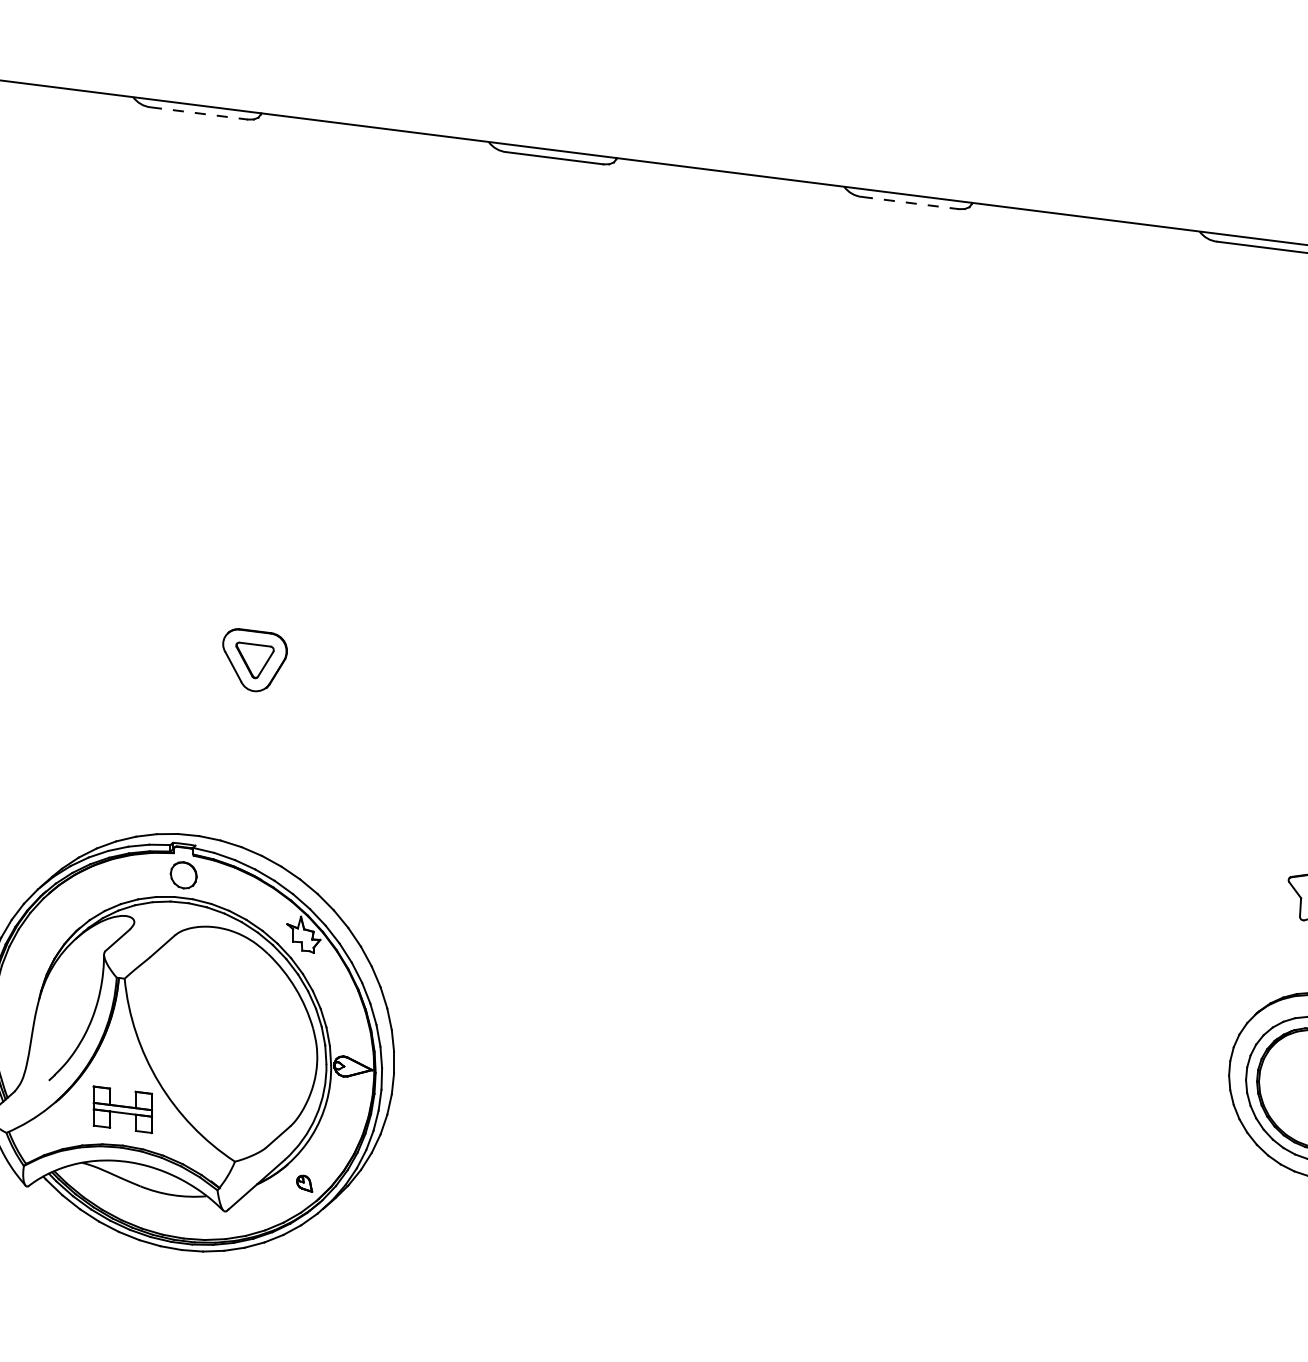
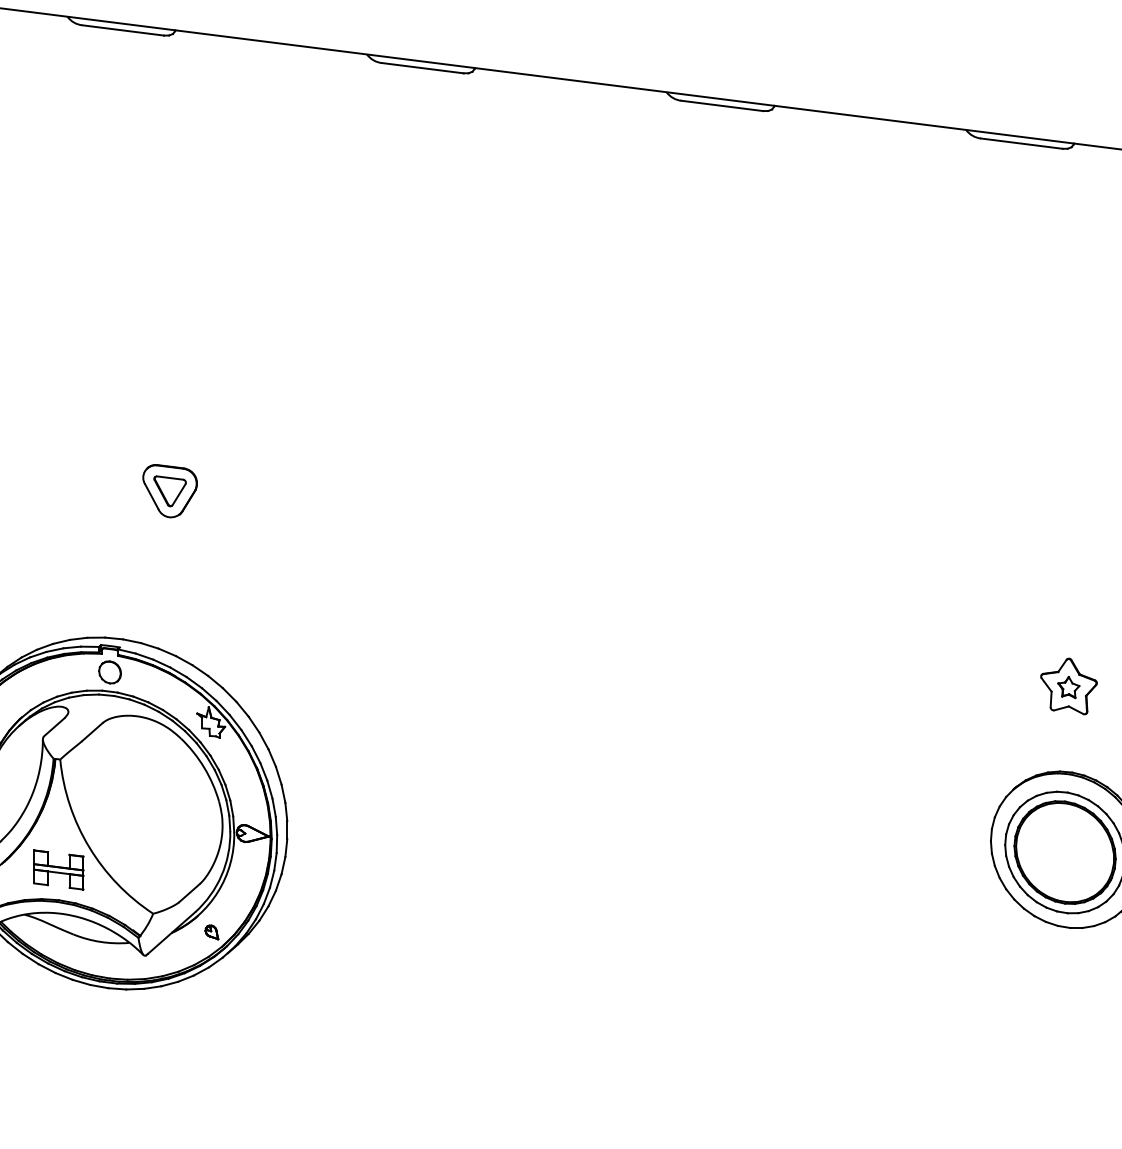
line: (199, 113) -> (123, 30), dashed -> solid
line: (910, 203) -> (722, 106), dashed -> solid

